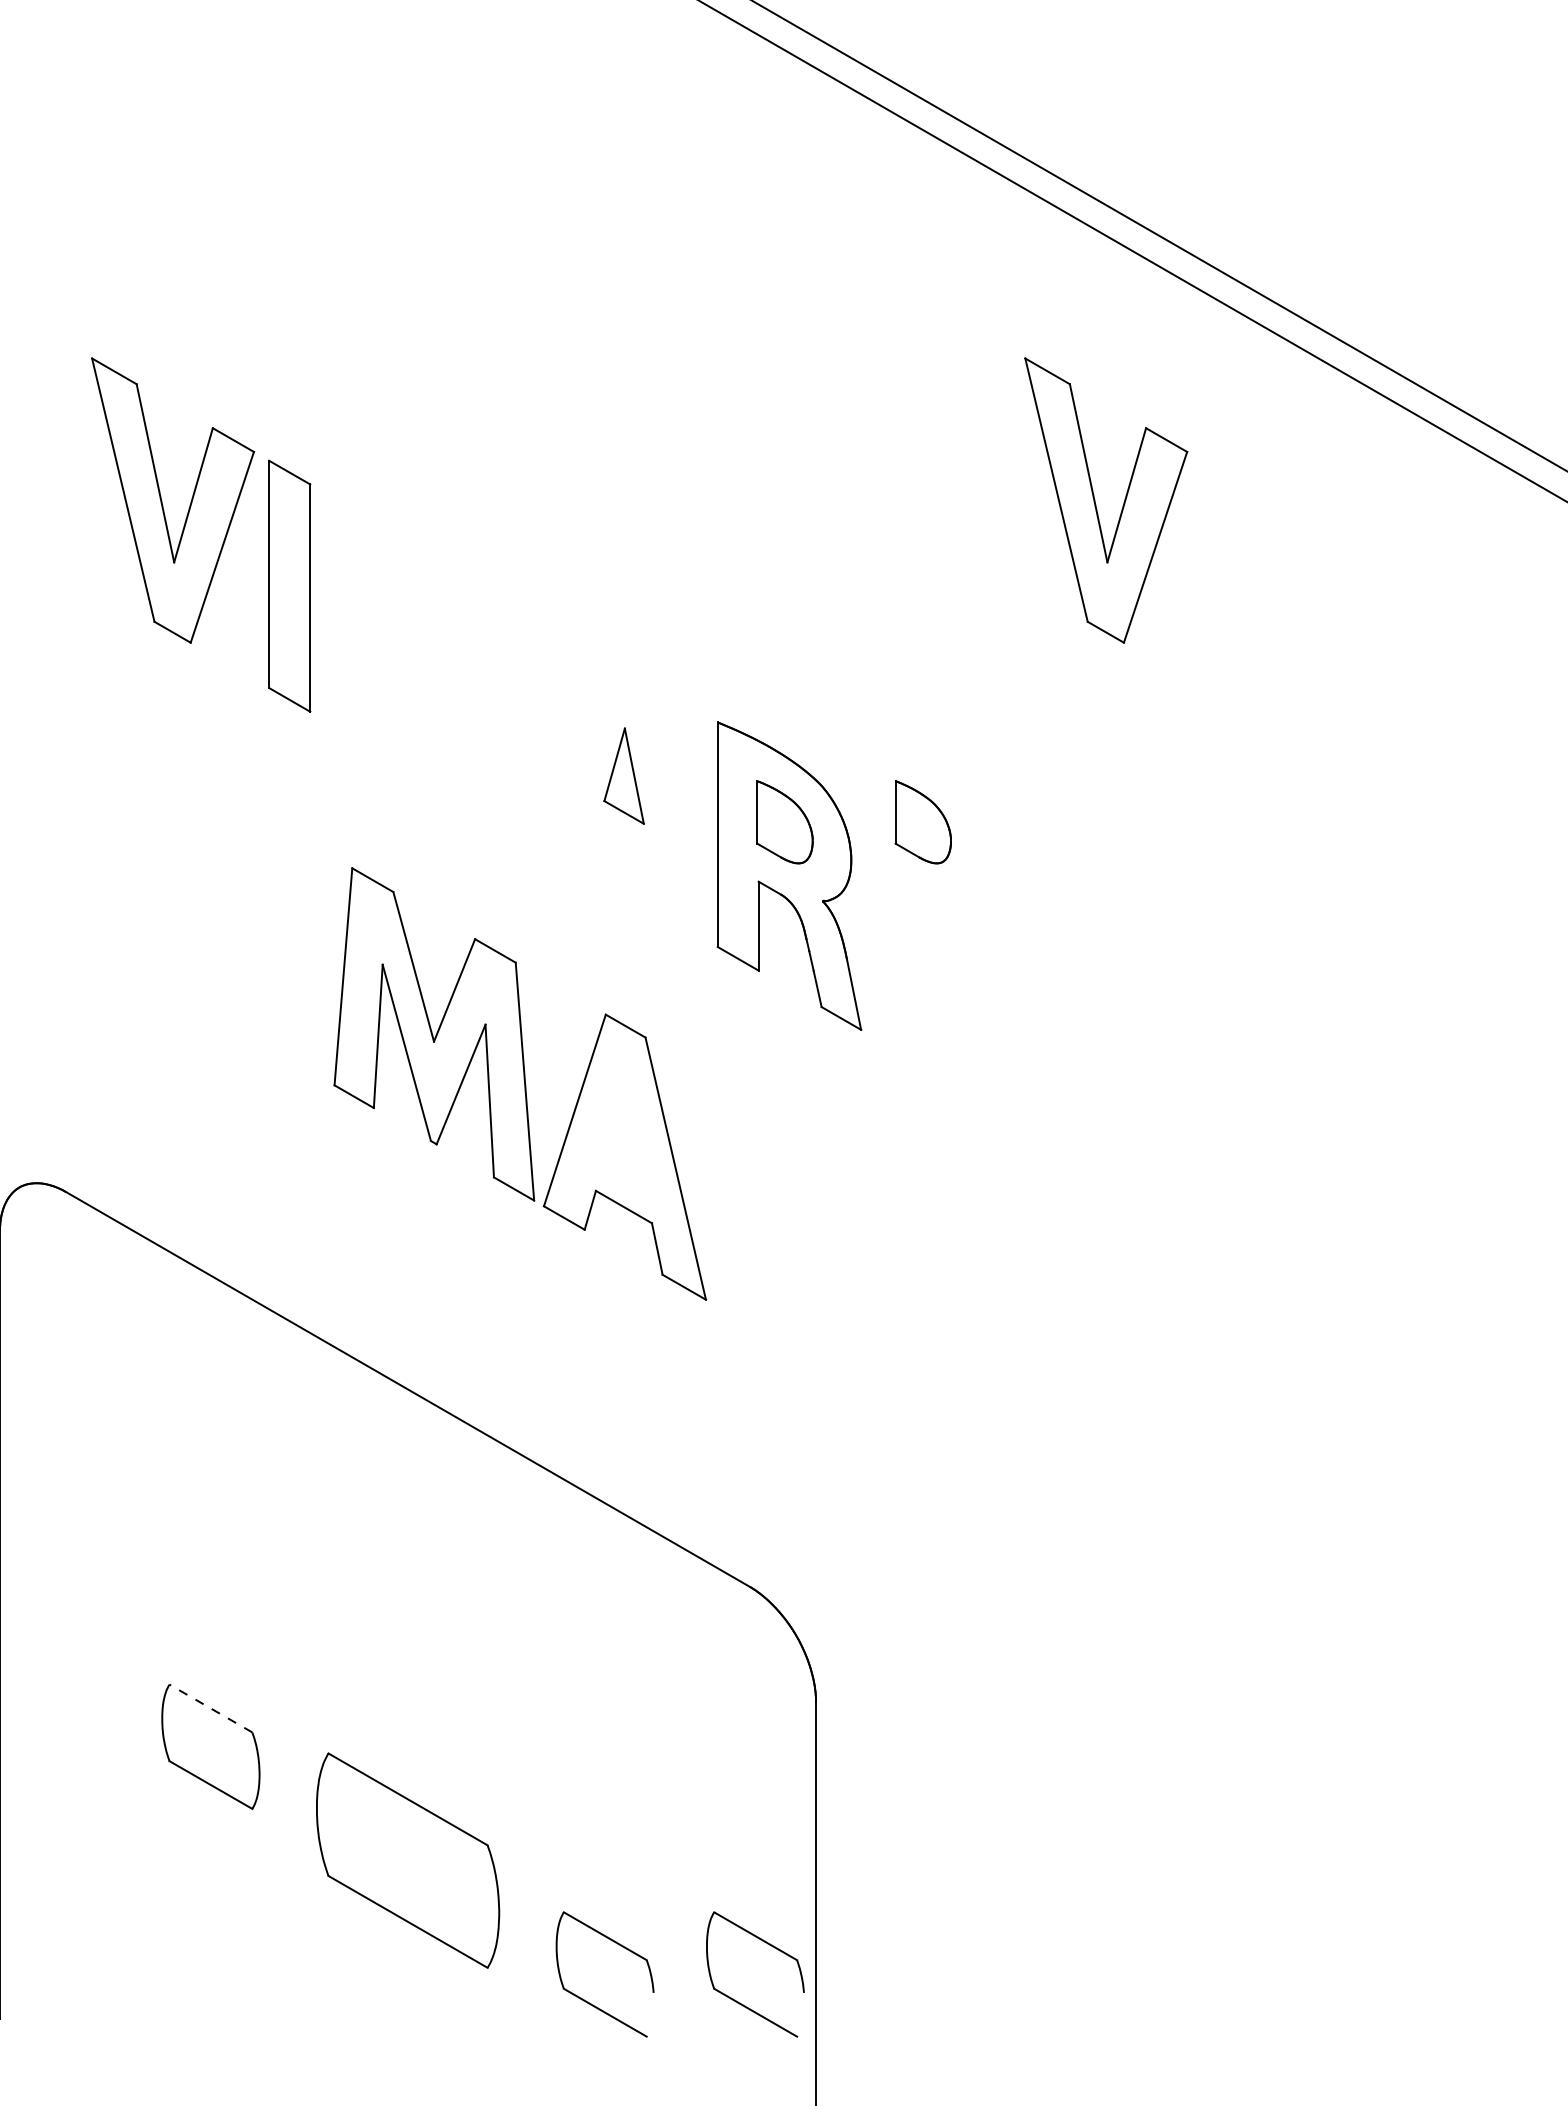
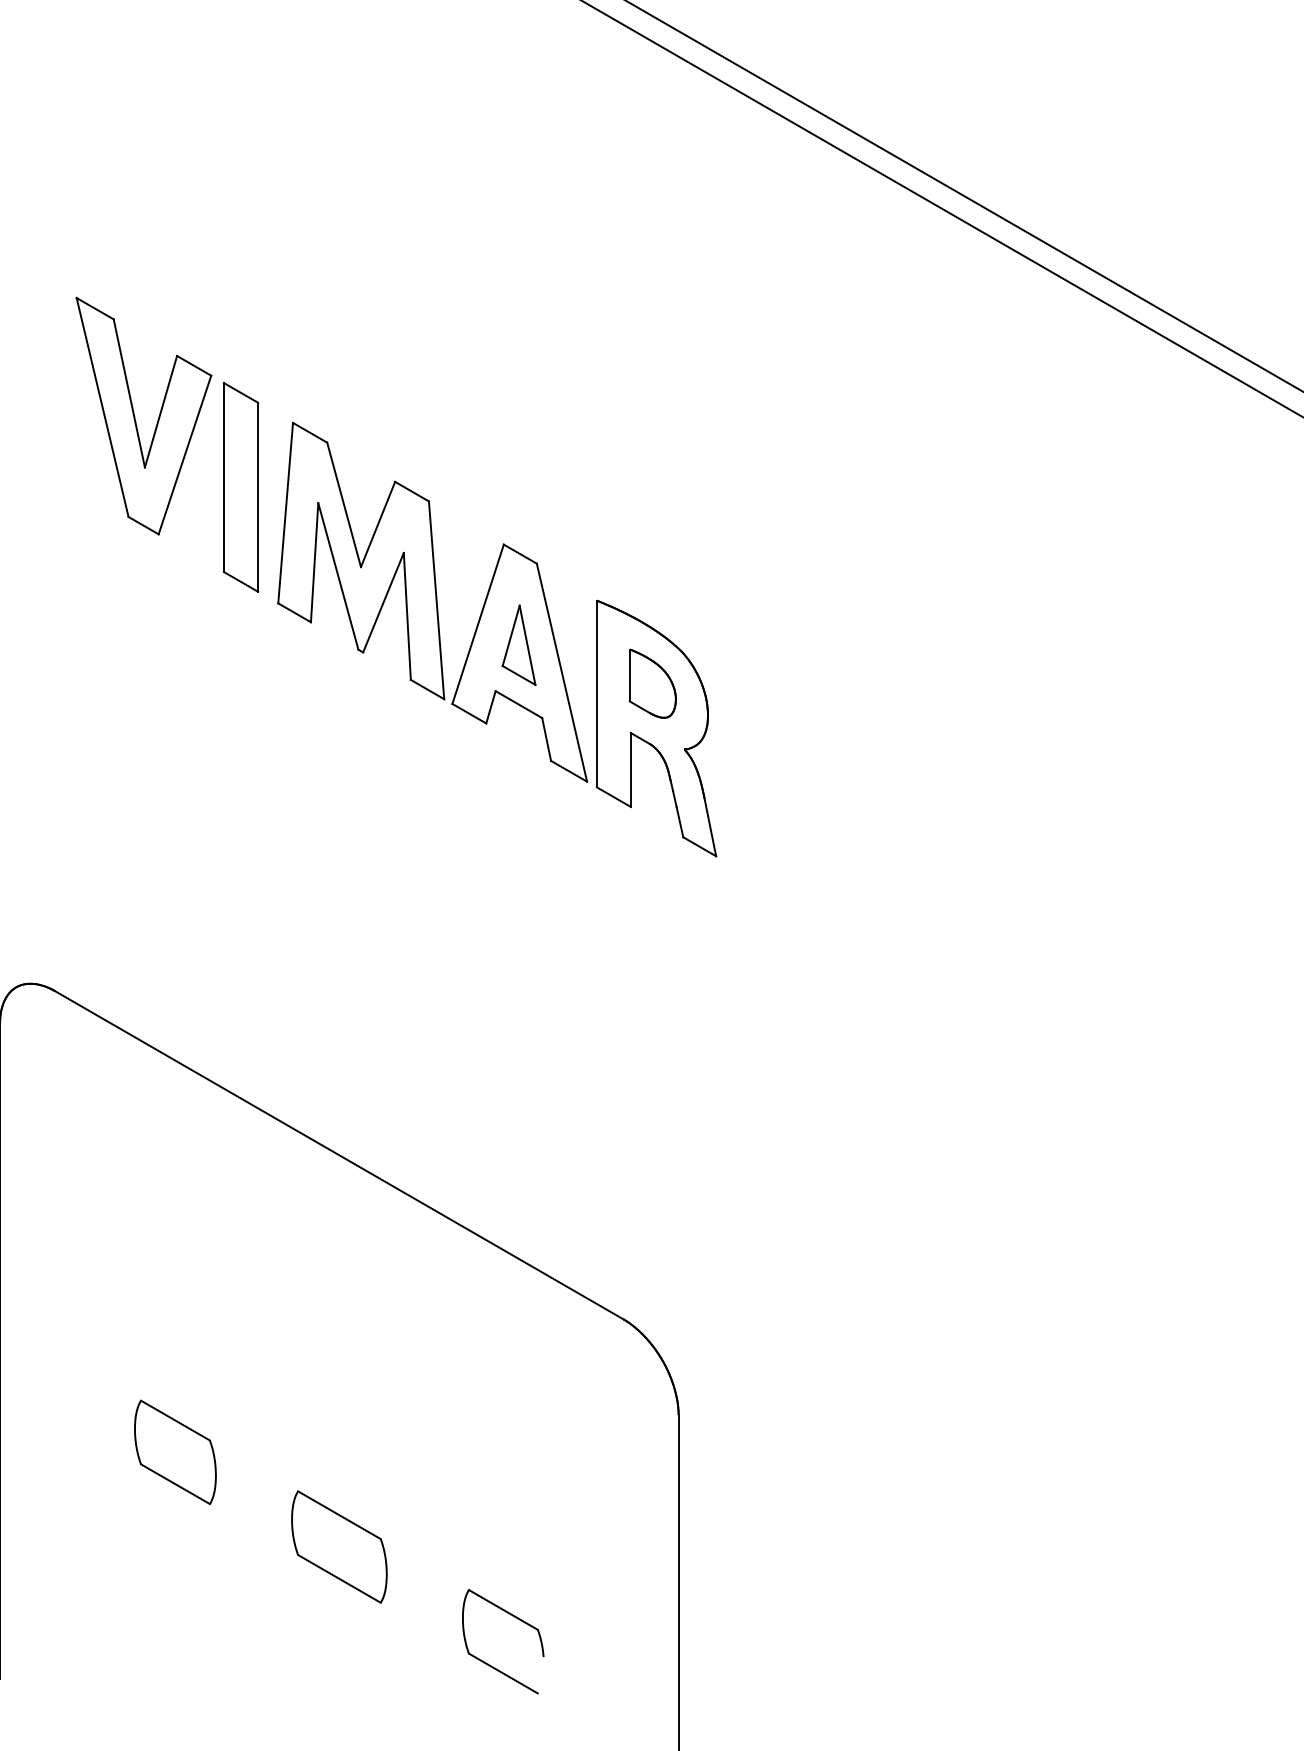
part: (1096, 501) -> (911, 416), removed
part: (922, 822) -> (767, 683), removed
part: (520, 1083) -> (432, 601), moved
line: (210, 1708) -> (175, 1420), dashed -> solid
part: (408, 1859) -> (339, 1546), size x0.62
part: (772, 1947) -> (642, 1619), removed

